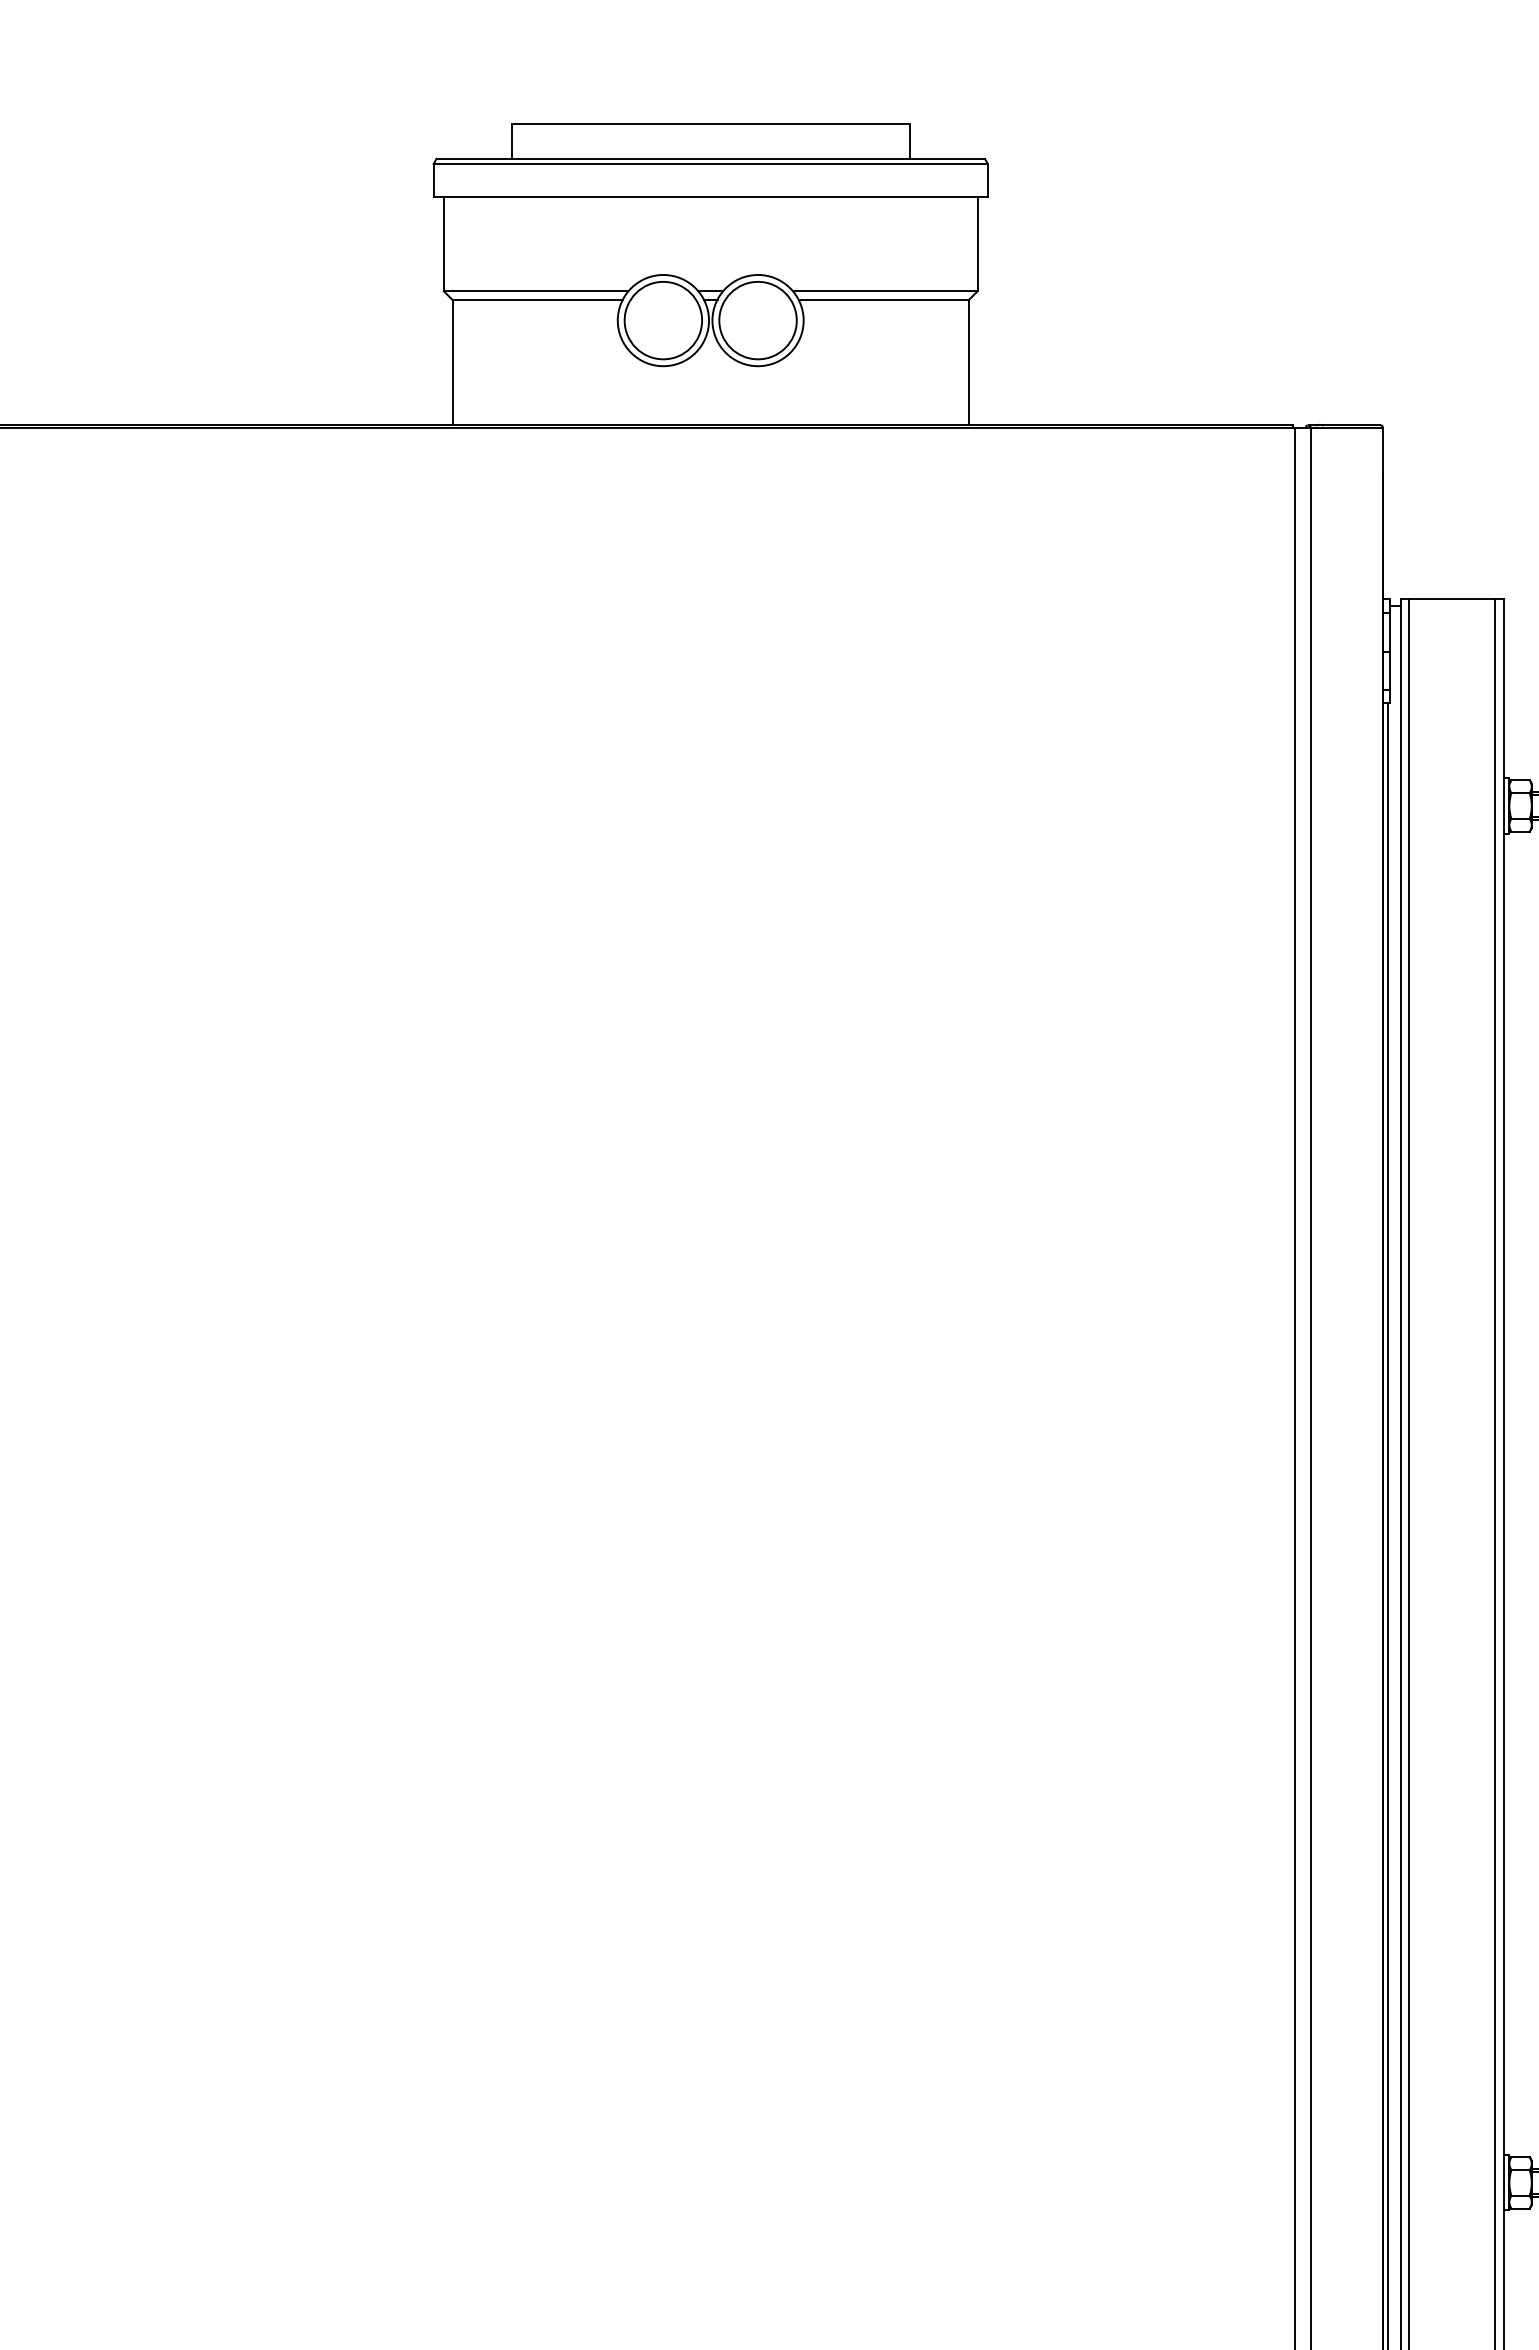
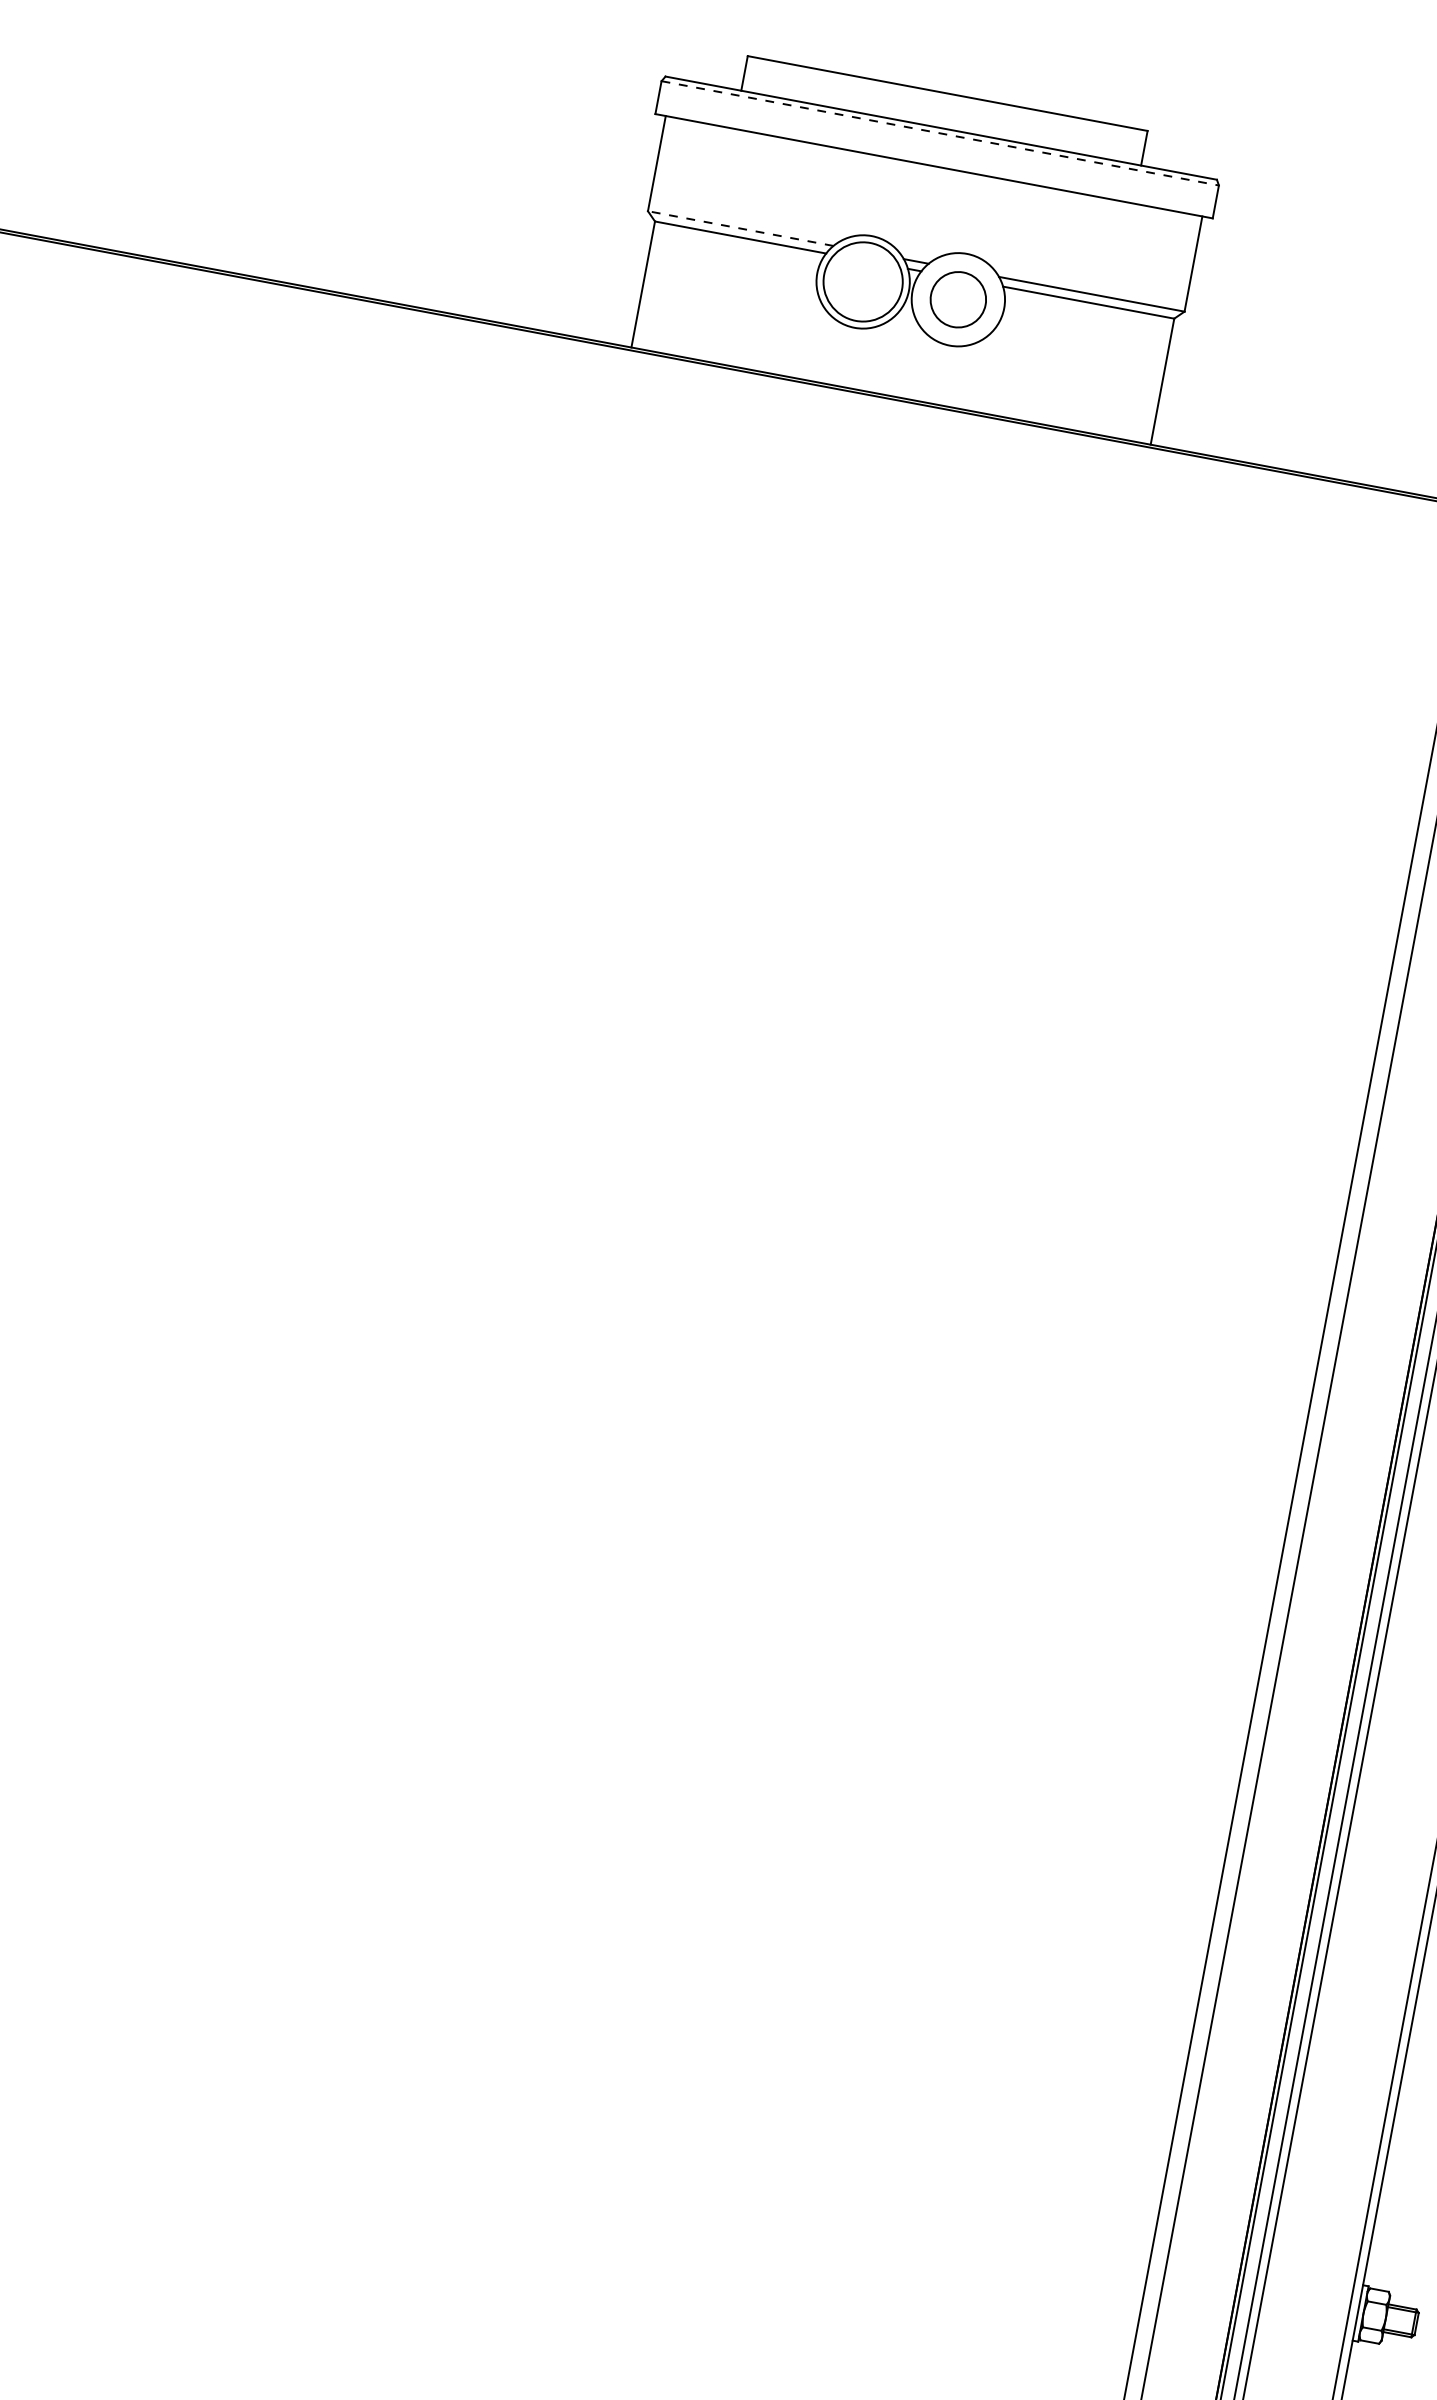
line: (711, 163) -> (941, 133), solid -> dashed
line: (535, 291) -> (740, 228), solid -> dashed
circle: (757, 320) -> (957, 299), size x0.7

